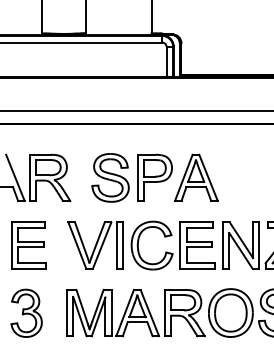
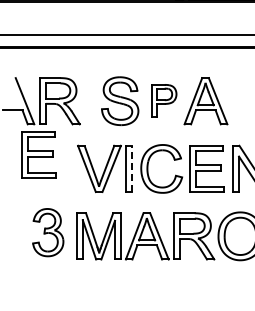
part: (154, 177) -> (164, 100), size x0.7
part: (28, 245) -> (38, 154), moved
line: (122, 245) -> (132, 168), solid -> dashed
part: (26, 312) -> (48, 231), moved

